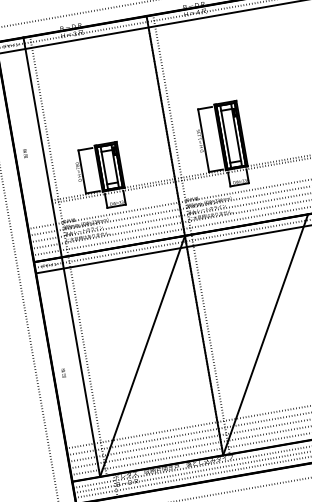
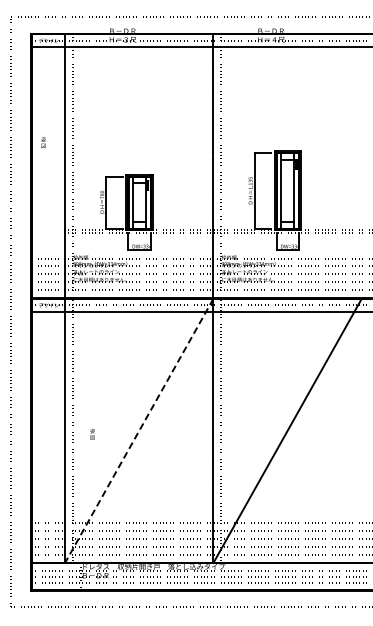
text: (25, 153) -> (43, 142), moved
line: (142, 356) -> (139, 430), solid -> dashed
text: (63, 373) -> (92, 434), moved

